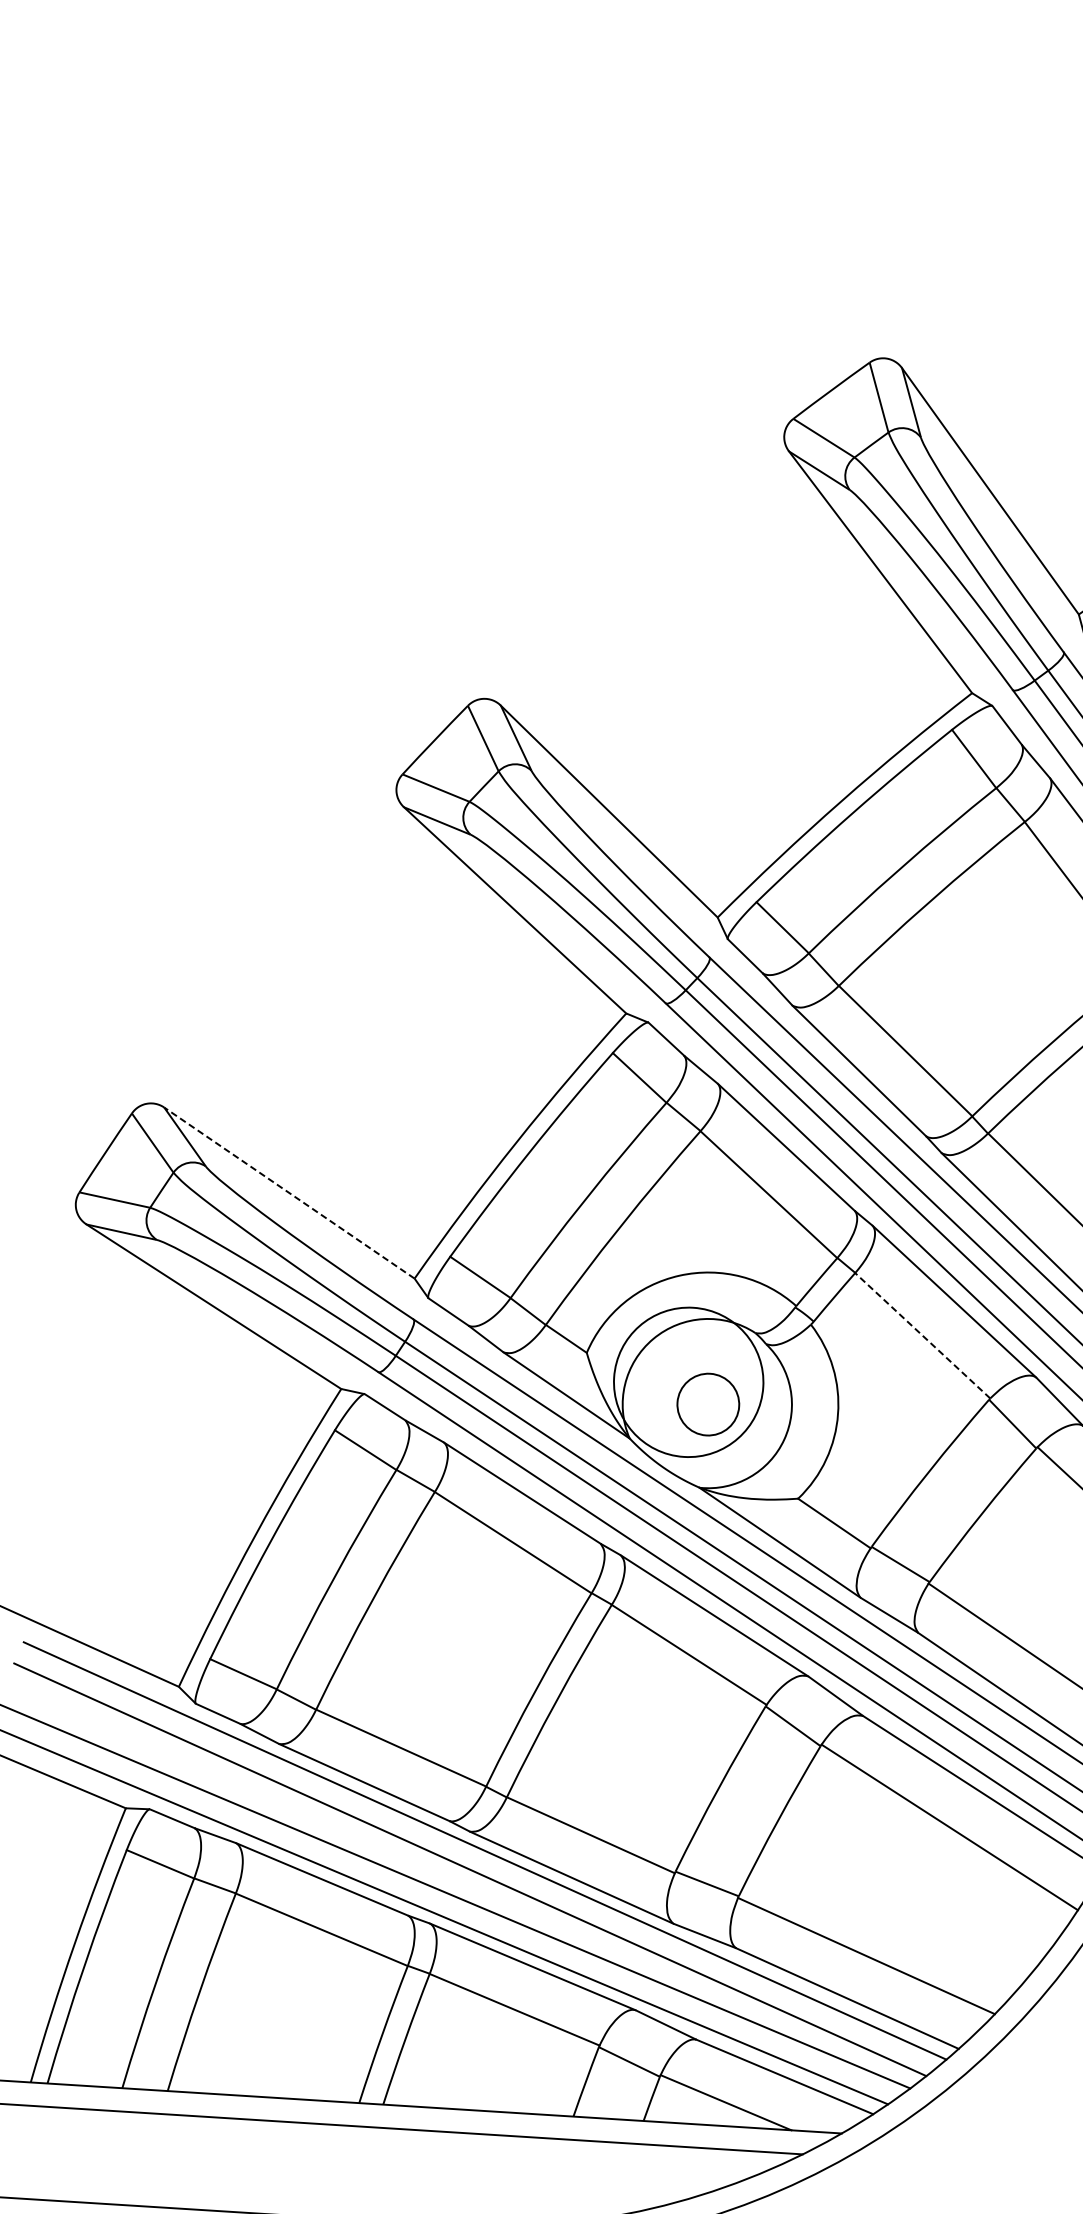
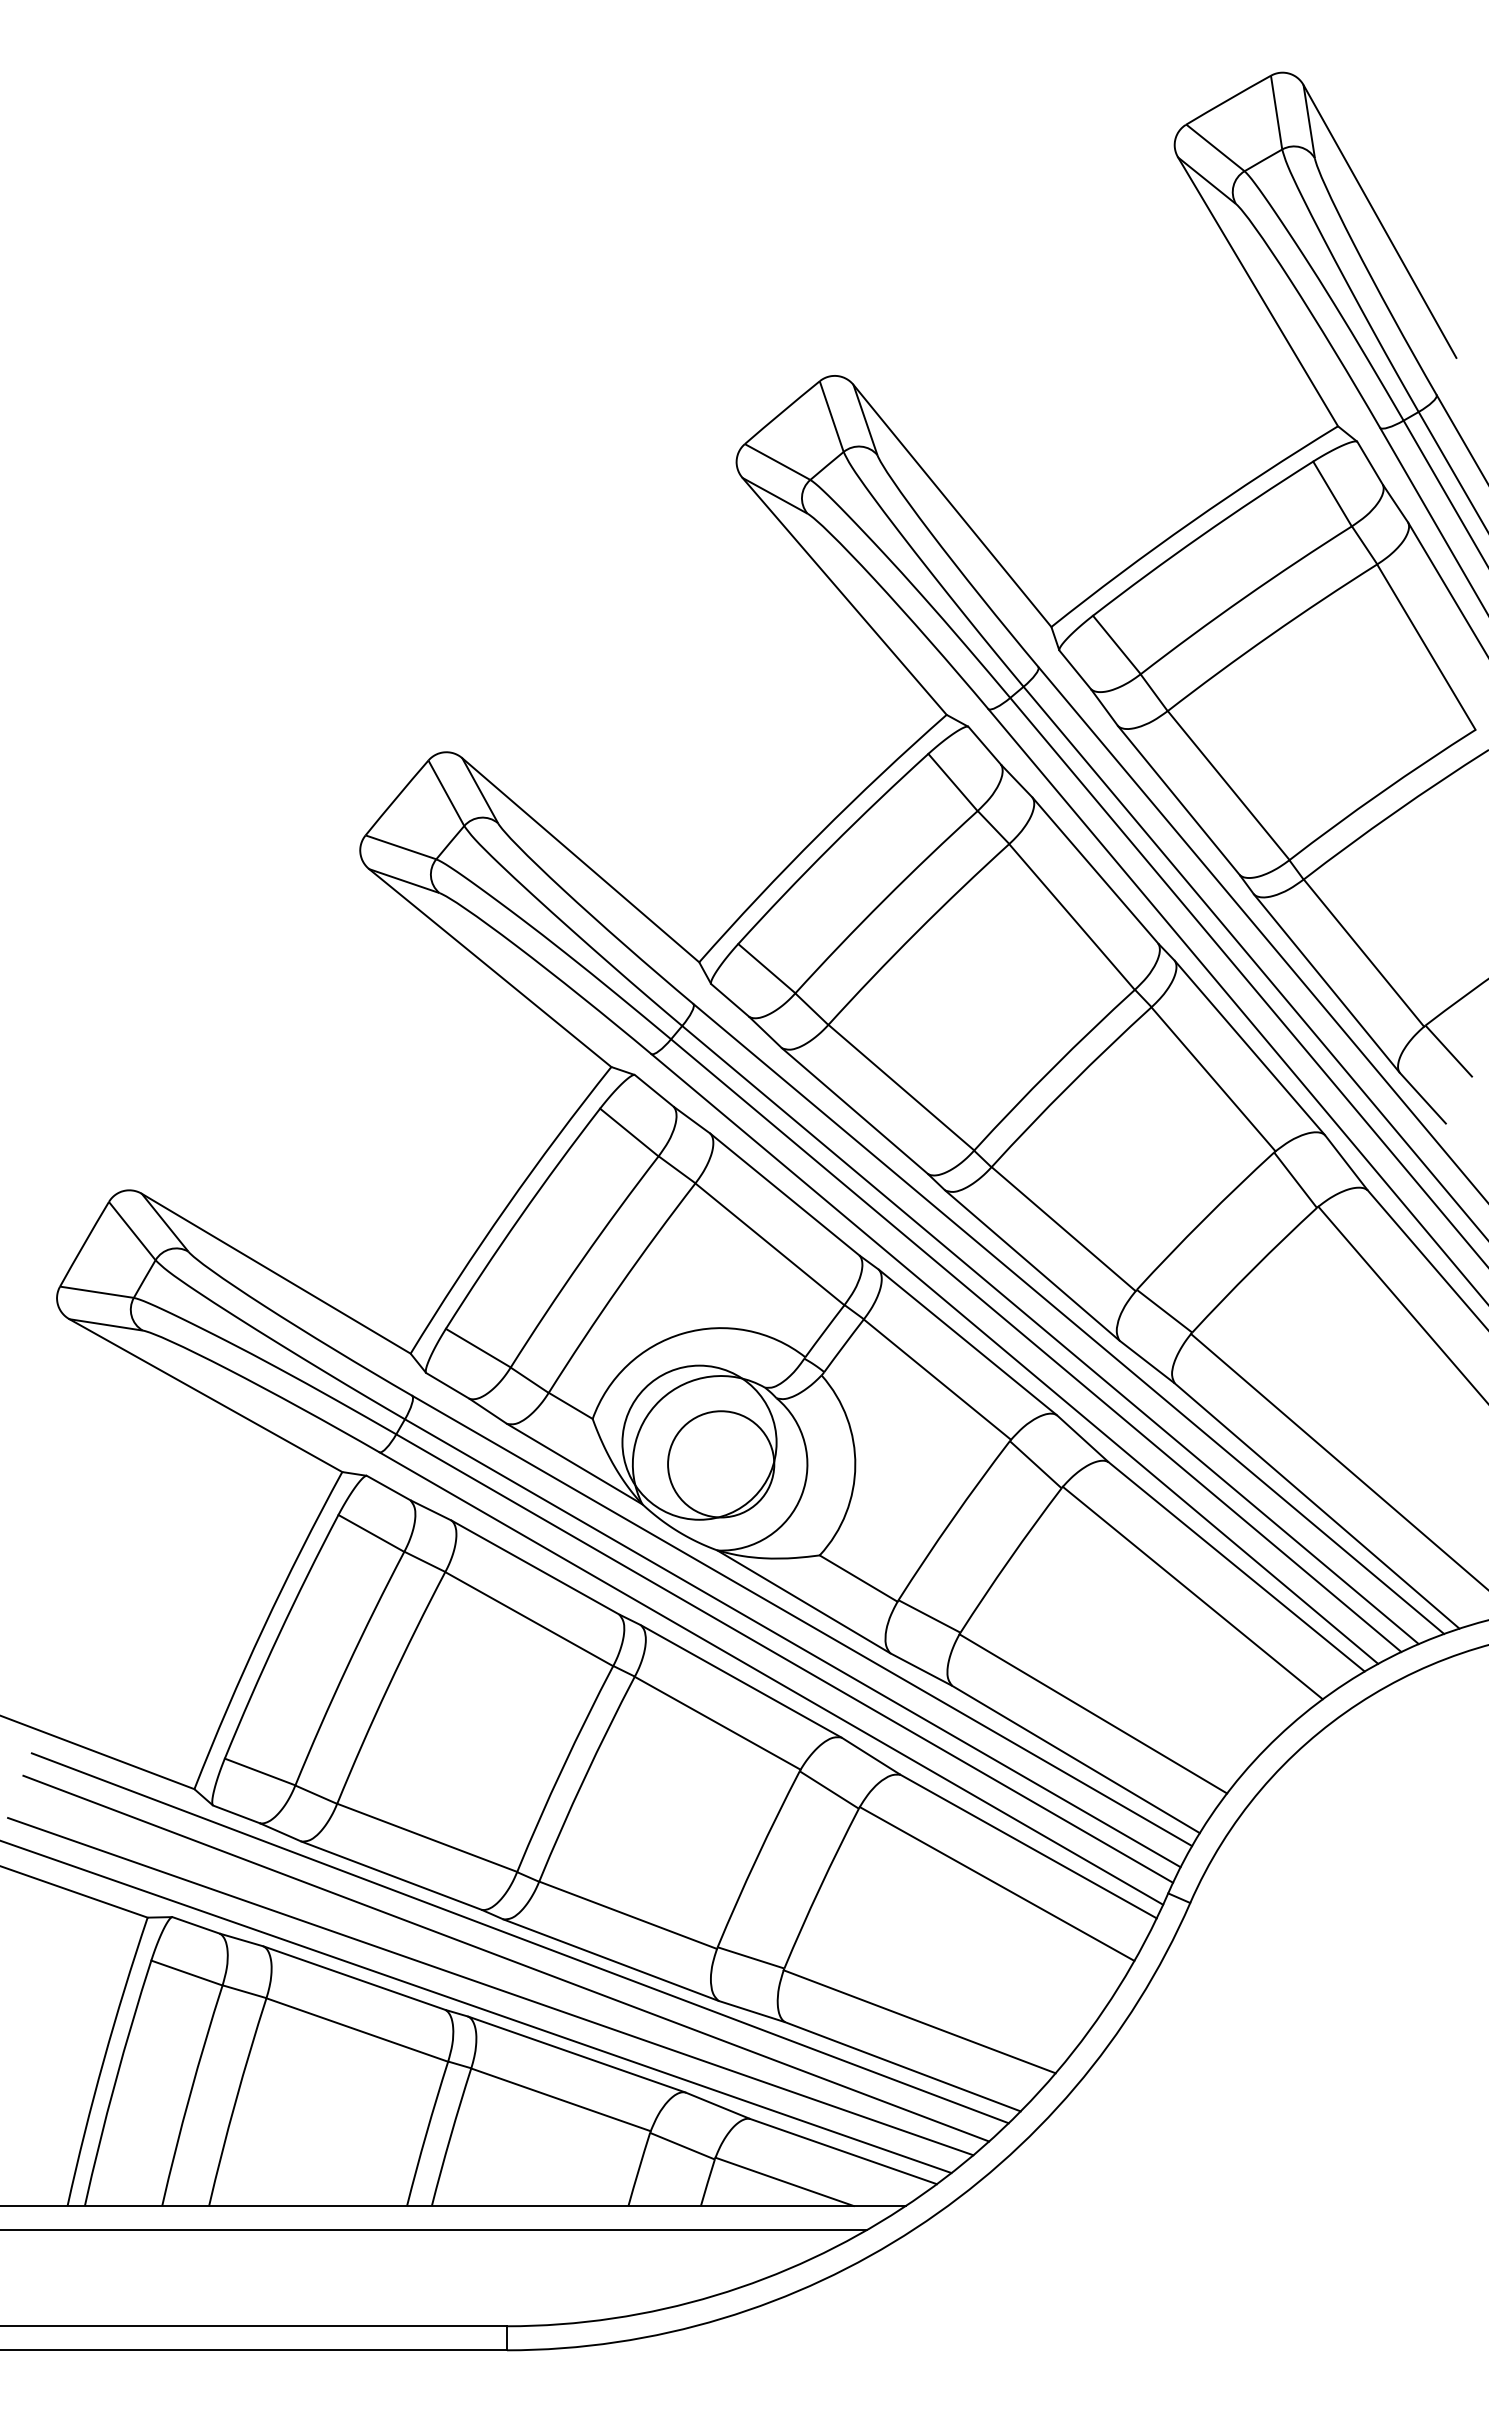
line: (288, 1192) -> (275, 1273), dashed -> solid
line: (922, 1335) -> (937, 1379), dashed -> solid
circle: (708, 1404) -> (721, 1464), size x1.67

